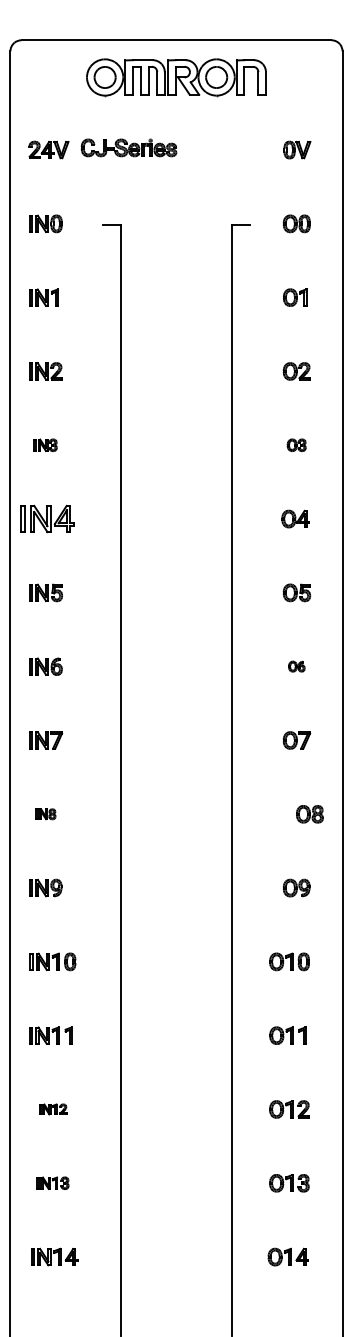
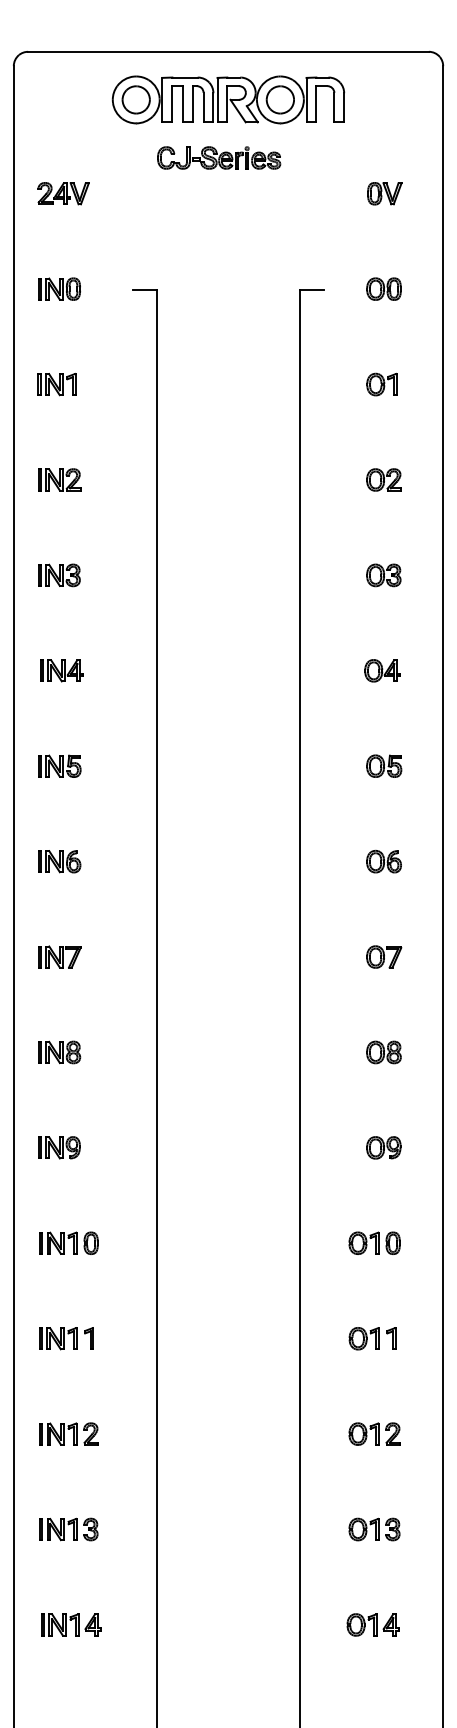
part: (129, 147) -> (219, 157), moved
part: (45, 445) -> (59, 575), size x1.43
part: (296, 445) -> (383, 575), size x1.43
part: (47, 518) -> (61, 670), size x0.62
part: (296, 666) -> (383, 861), size x1.67
part: (45, 814) -> (59, 1052), size x1.67
part: (309, 814) -> (383, 1052), moved
part: (52, 1109) -> (68, 1433), size x1.67
part: (52, 1183) -> (68, 1529), size x1.43

